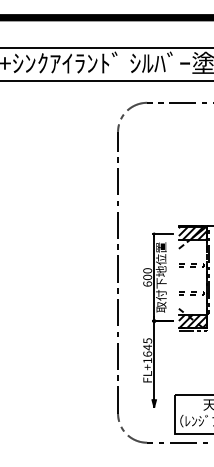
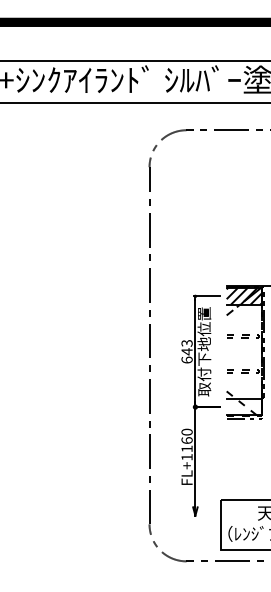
text: (147, 274) -> (186, 347), 600 -> 643
hatch: (192, 320) -> (244, 406), removed
text: (147, 347) -> (186, 440), FL+1645 -> FL+1160

